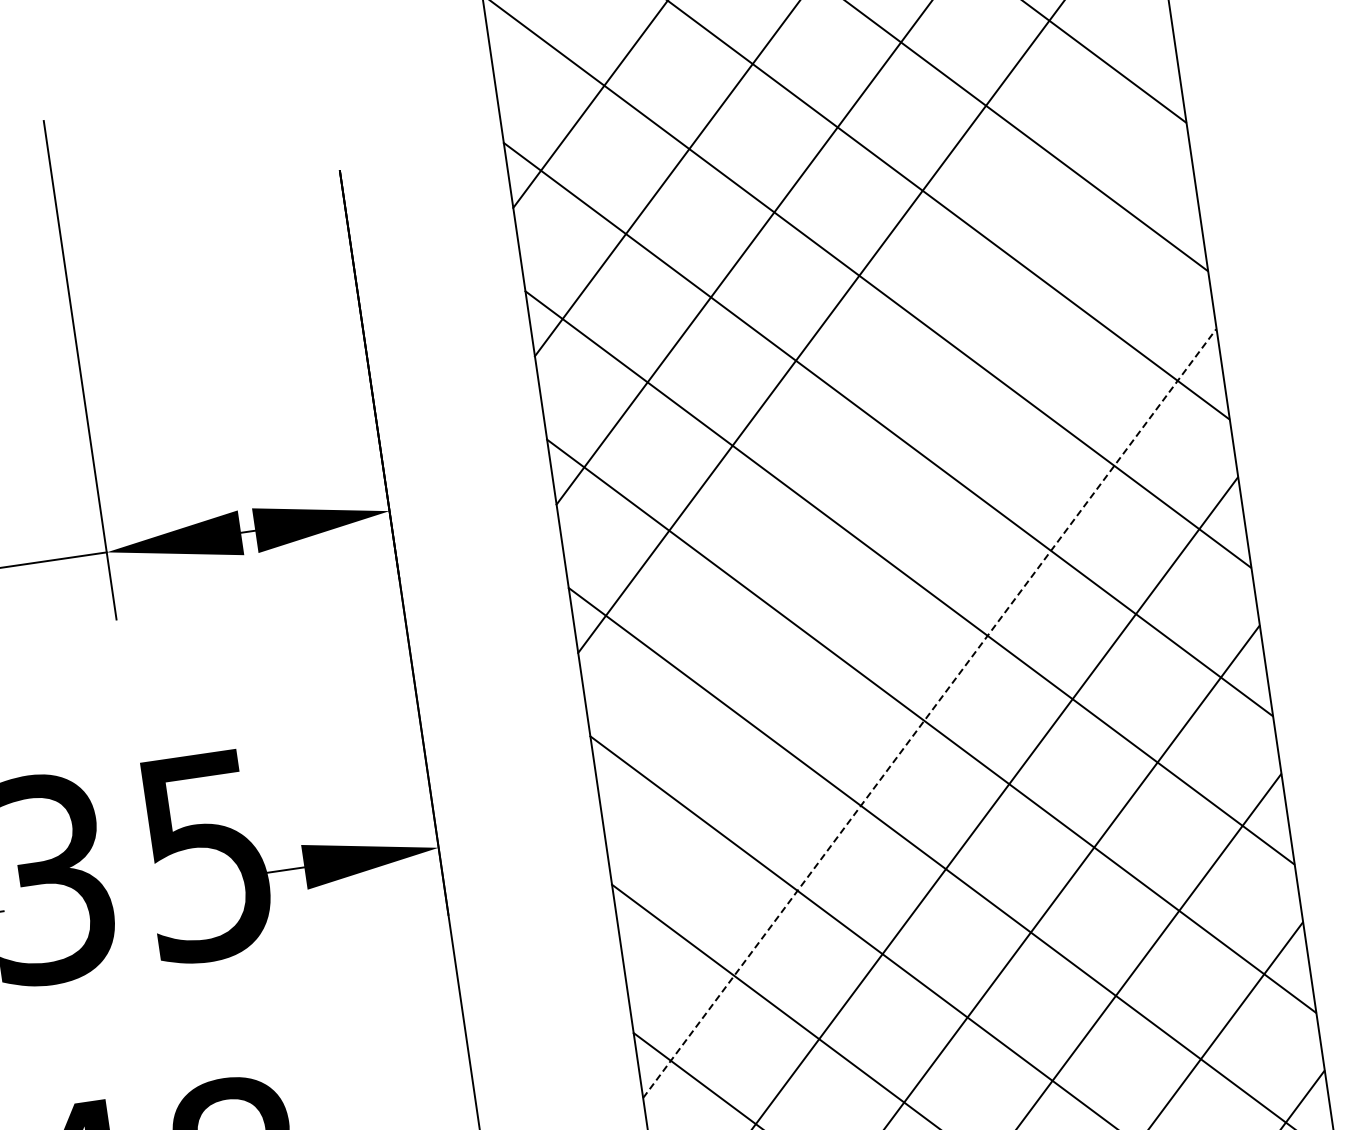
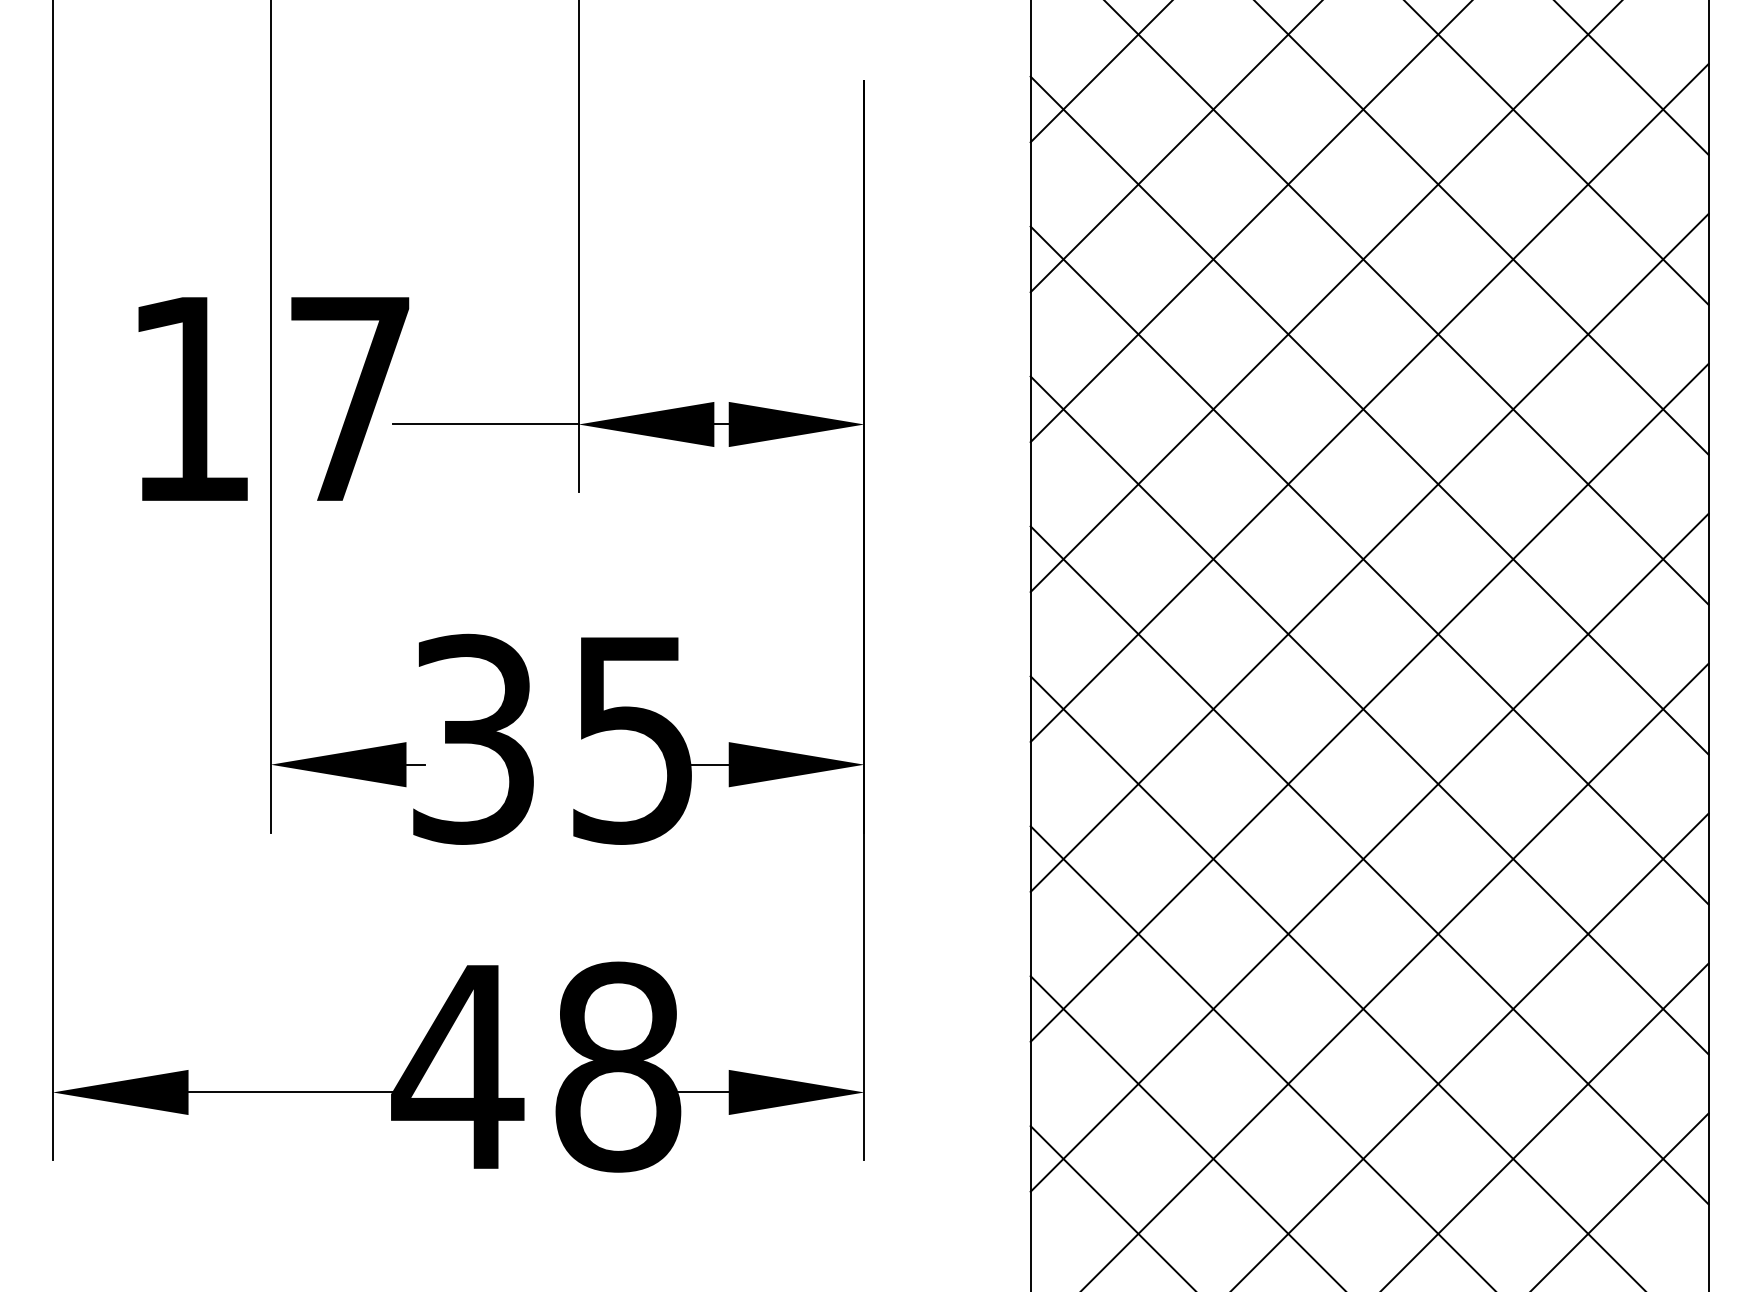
line: (886, 416) -> (1369, 402), added
line: (907, 564) -> (1369, 552), added
line: (930, 713) -> (1370, 702), dashed -> solid

